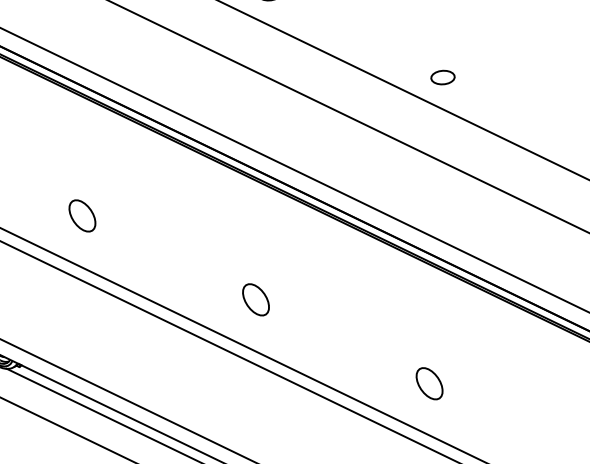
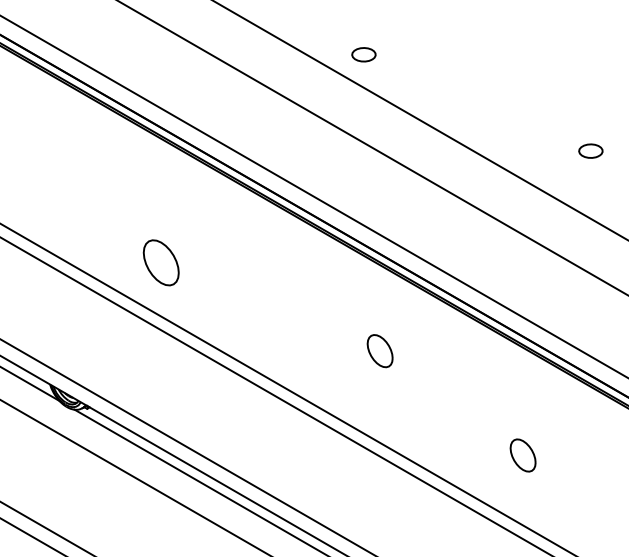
part: (442, 76) -> (590, 150), moved
part: (81, 215) -> (160, 262), size x1.4
part: (255, 300) -> (379, 351), moved
part: (428, 383) -> (522, 455), moved

